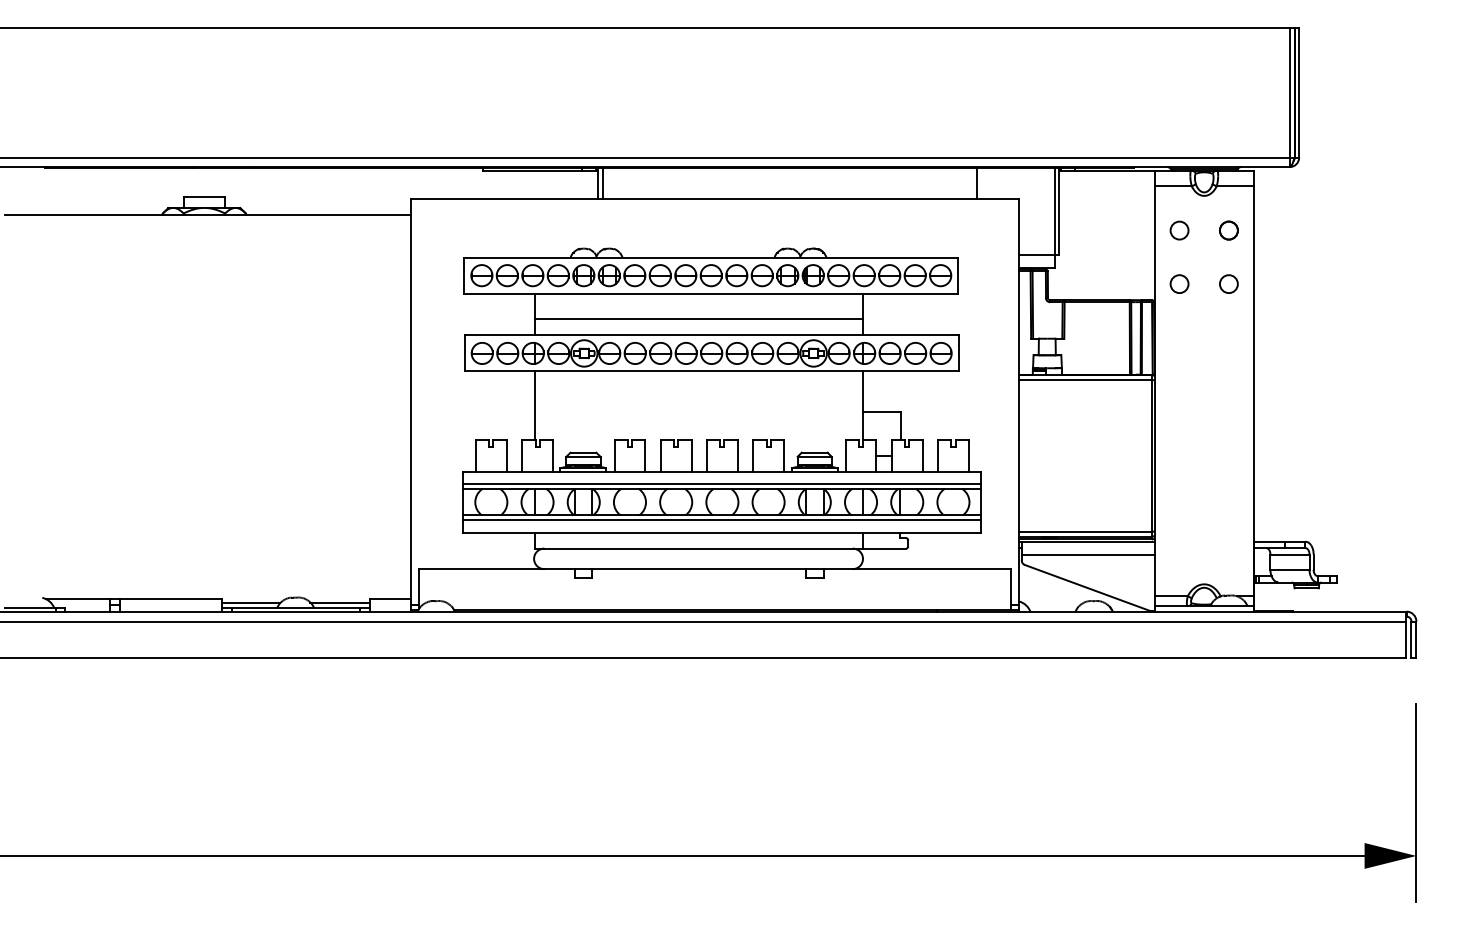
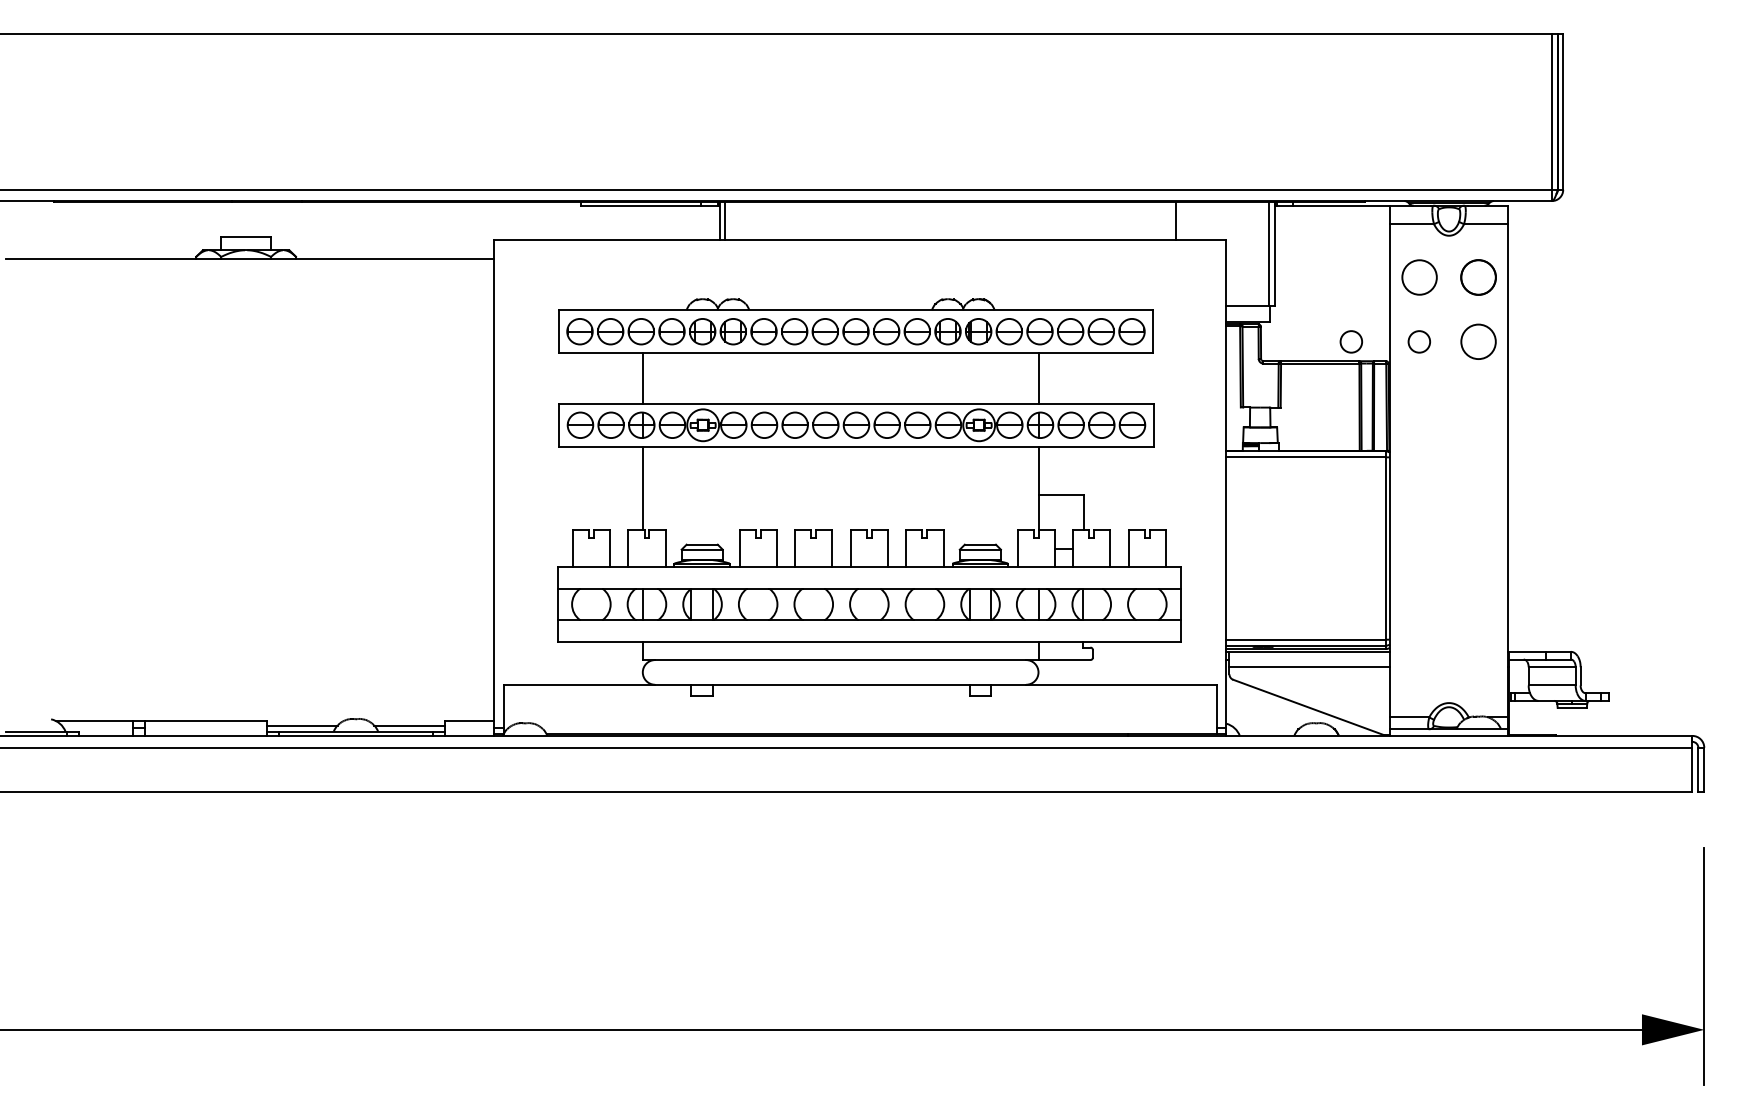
circle: (1178, 230) -> (1418, 277), size x1.6
part: (1228, 230) -> (1478, 277), size x1.6
circle: (1122, 283) -> (1350, 341), added
circle: (1228, 283) -> (1478, 341), size x1.6
line: (699, 318) -> (841, 383), removed
line: (721, 484) -> (868, 582), removed
line: (721, 520) -> (868, 626), removed

